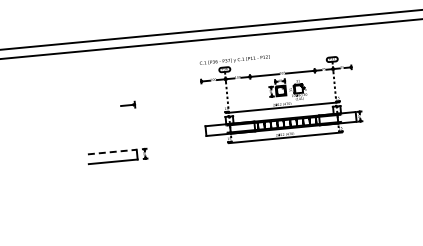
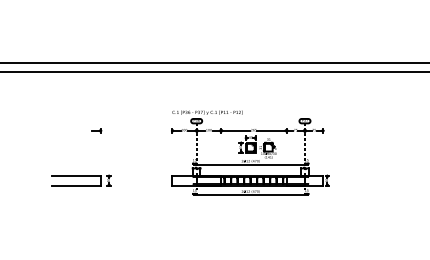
part: (281, 95) -> (250, 152), moved
part: (127, 105) -> (96, 130), size x0.62
line: (112, 151) -> (76, 175), dashed -> solid

